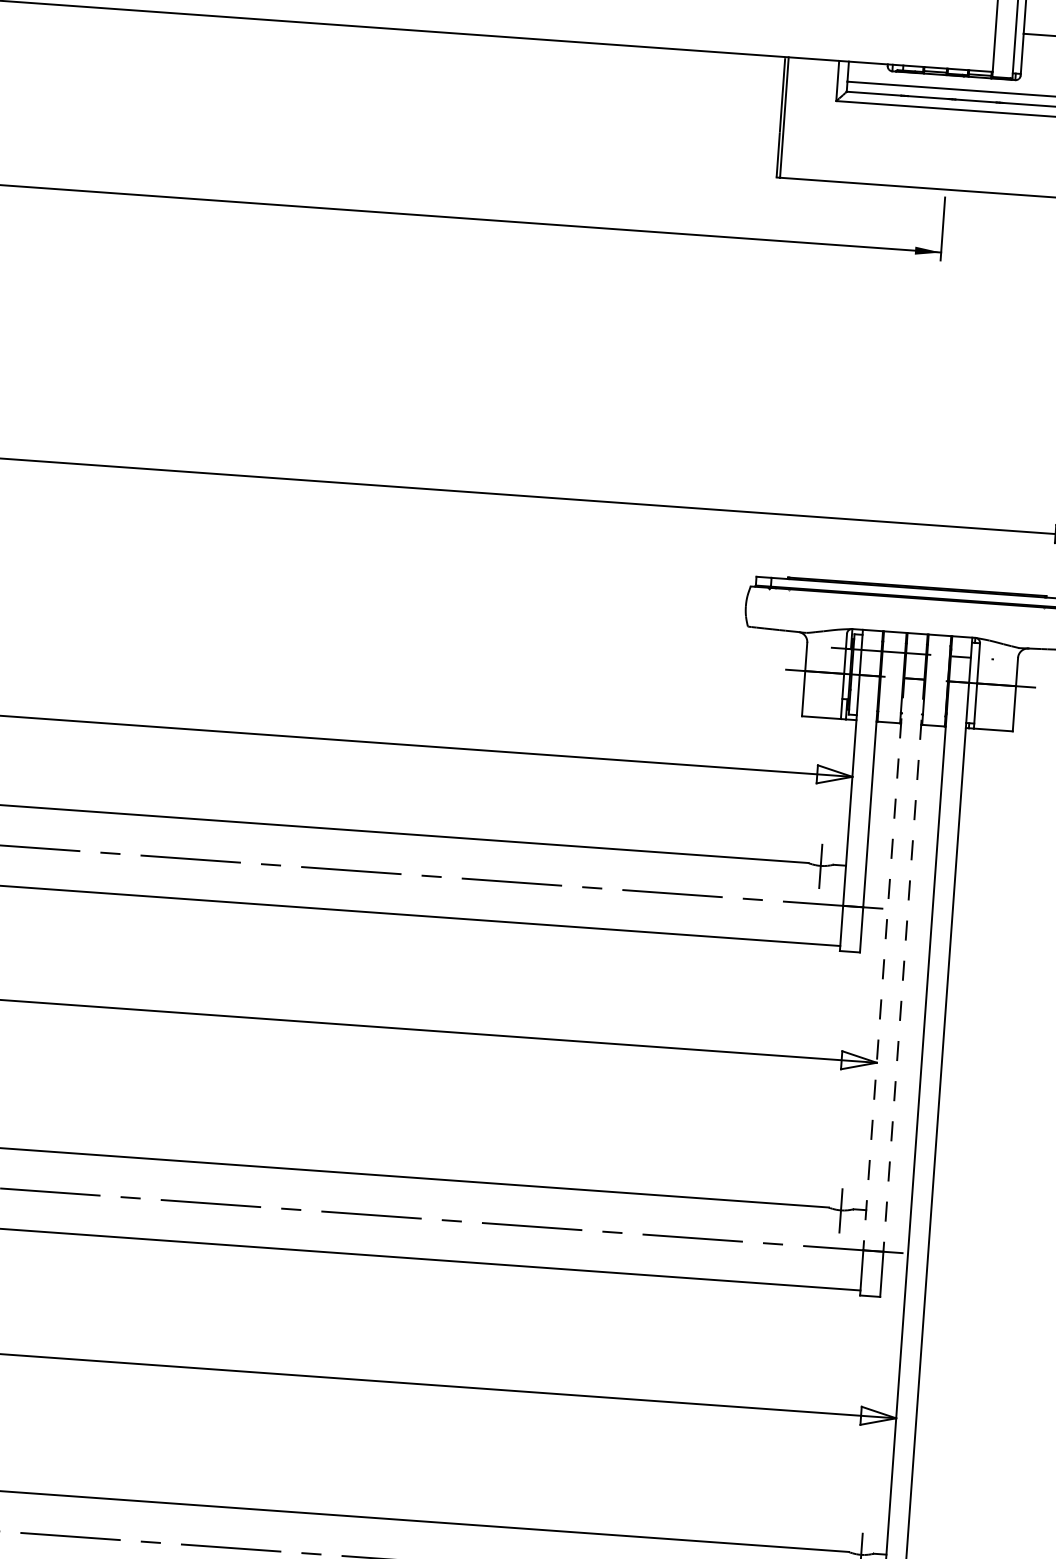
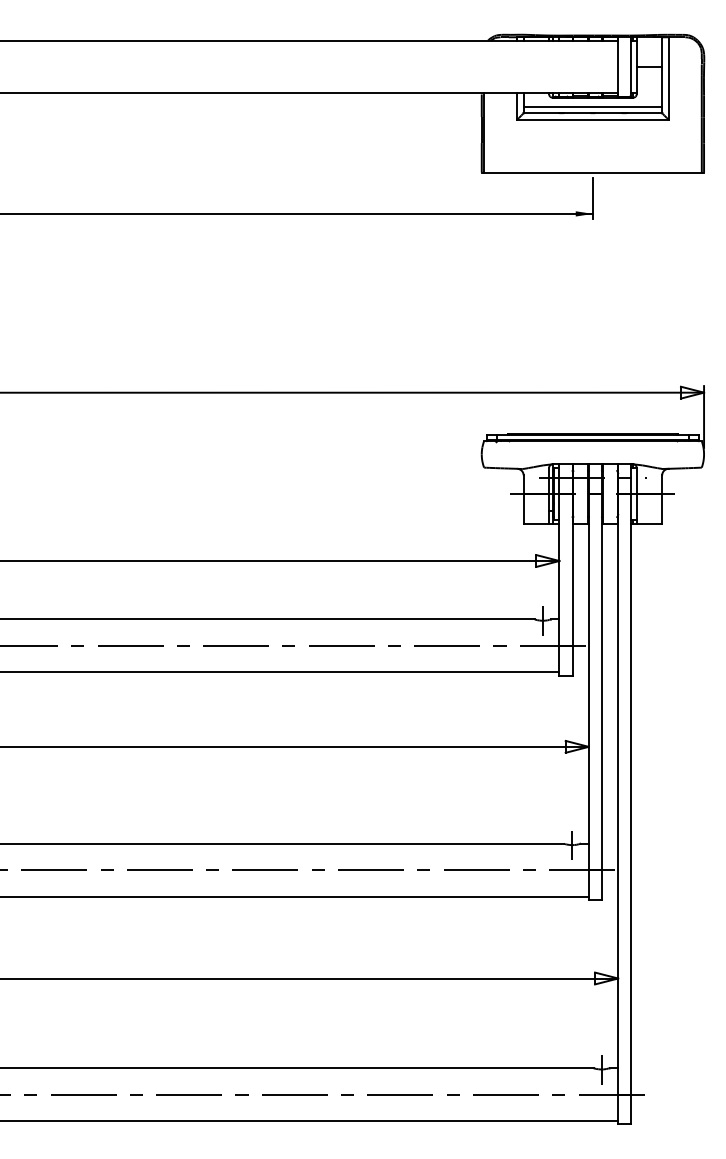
line: (883, 964) -> (588, 682), dashed -> solid
line: (904, 966) -> (602, 682), dashed -> solid

